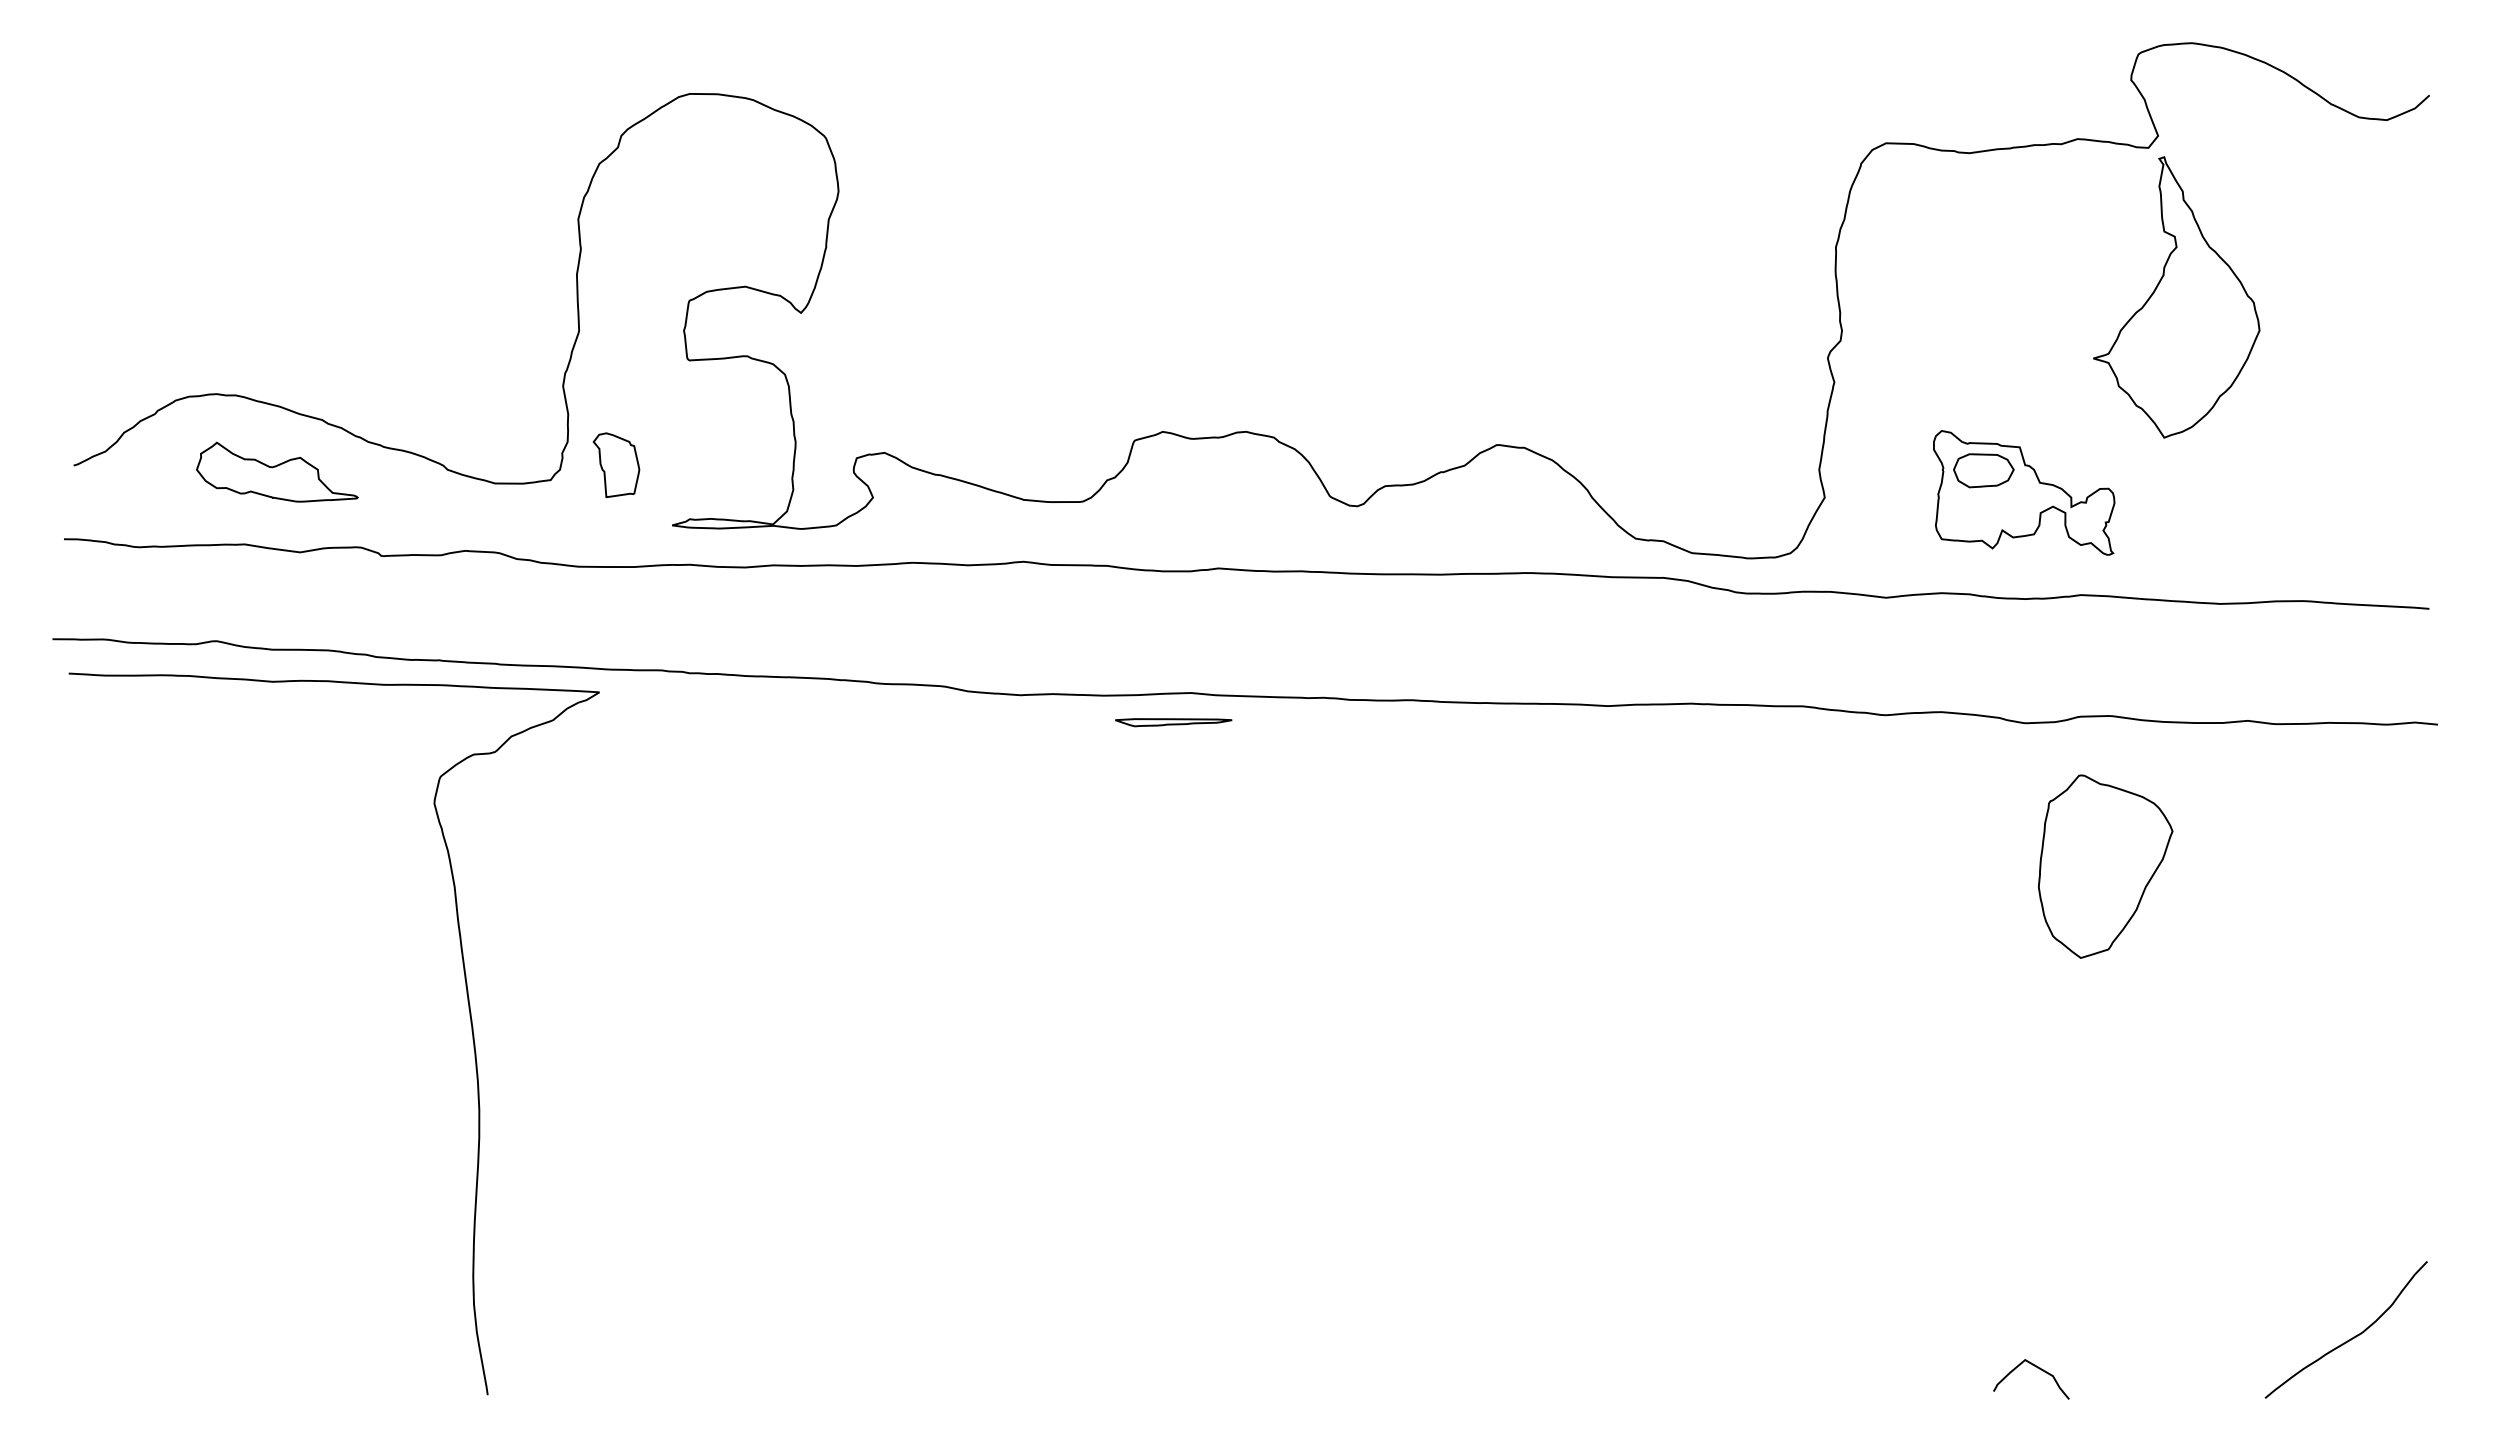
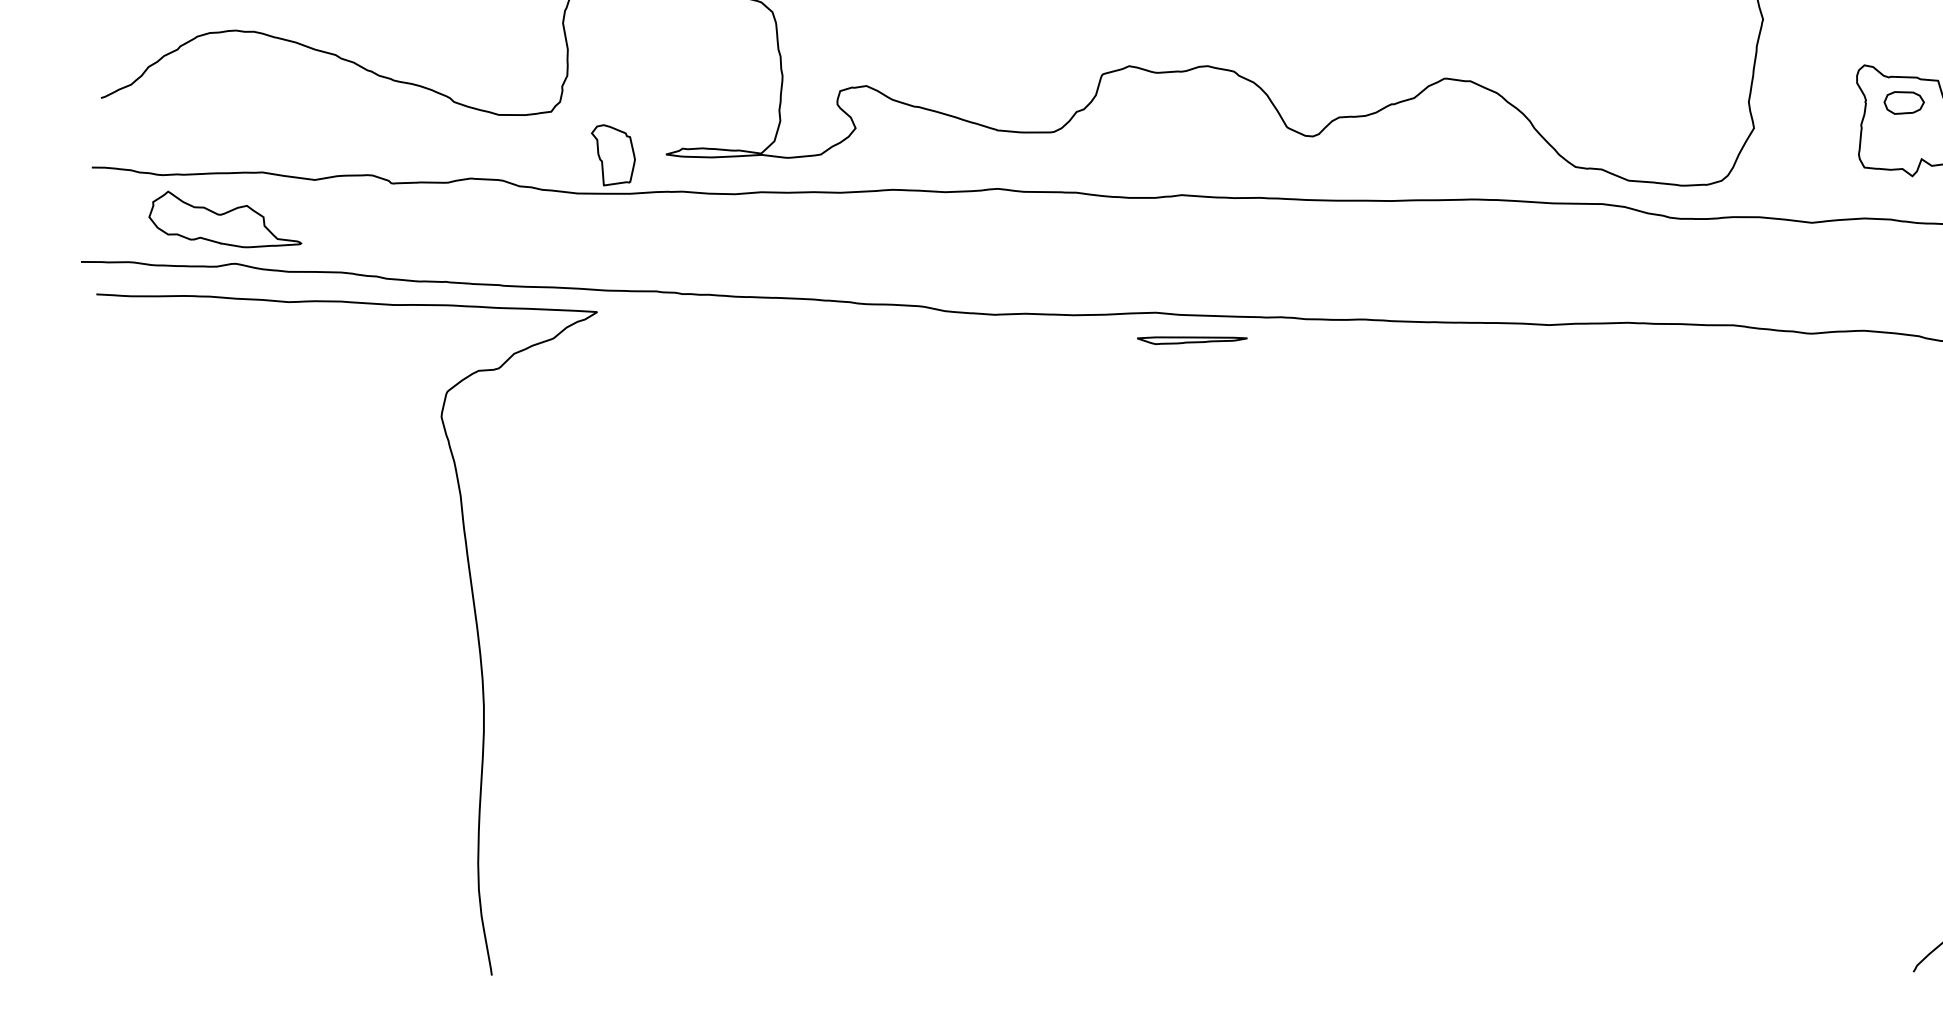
part: (616, 464) -> (613, 154), moved
part: (1983, 470) -> (1903, 102), size x0.7
part: (277, 471) -> (225, 218), moved
part: (1173, 722) -> (1192, 340), moved

